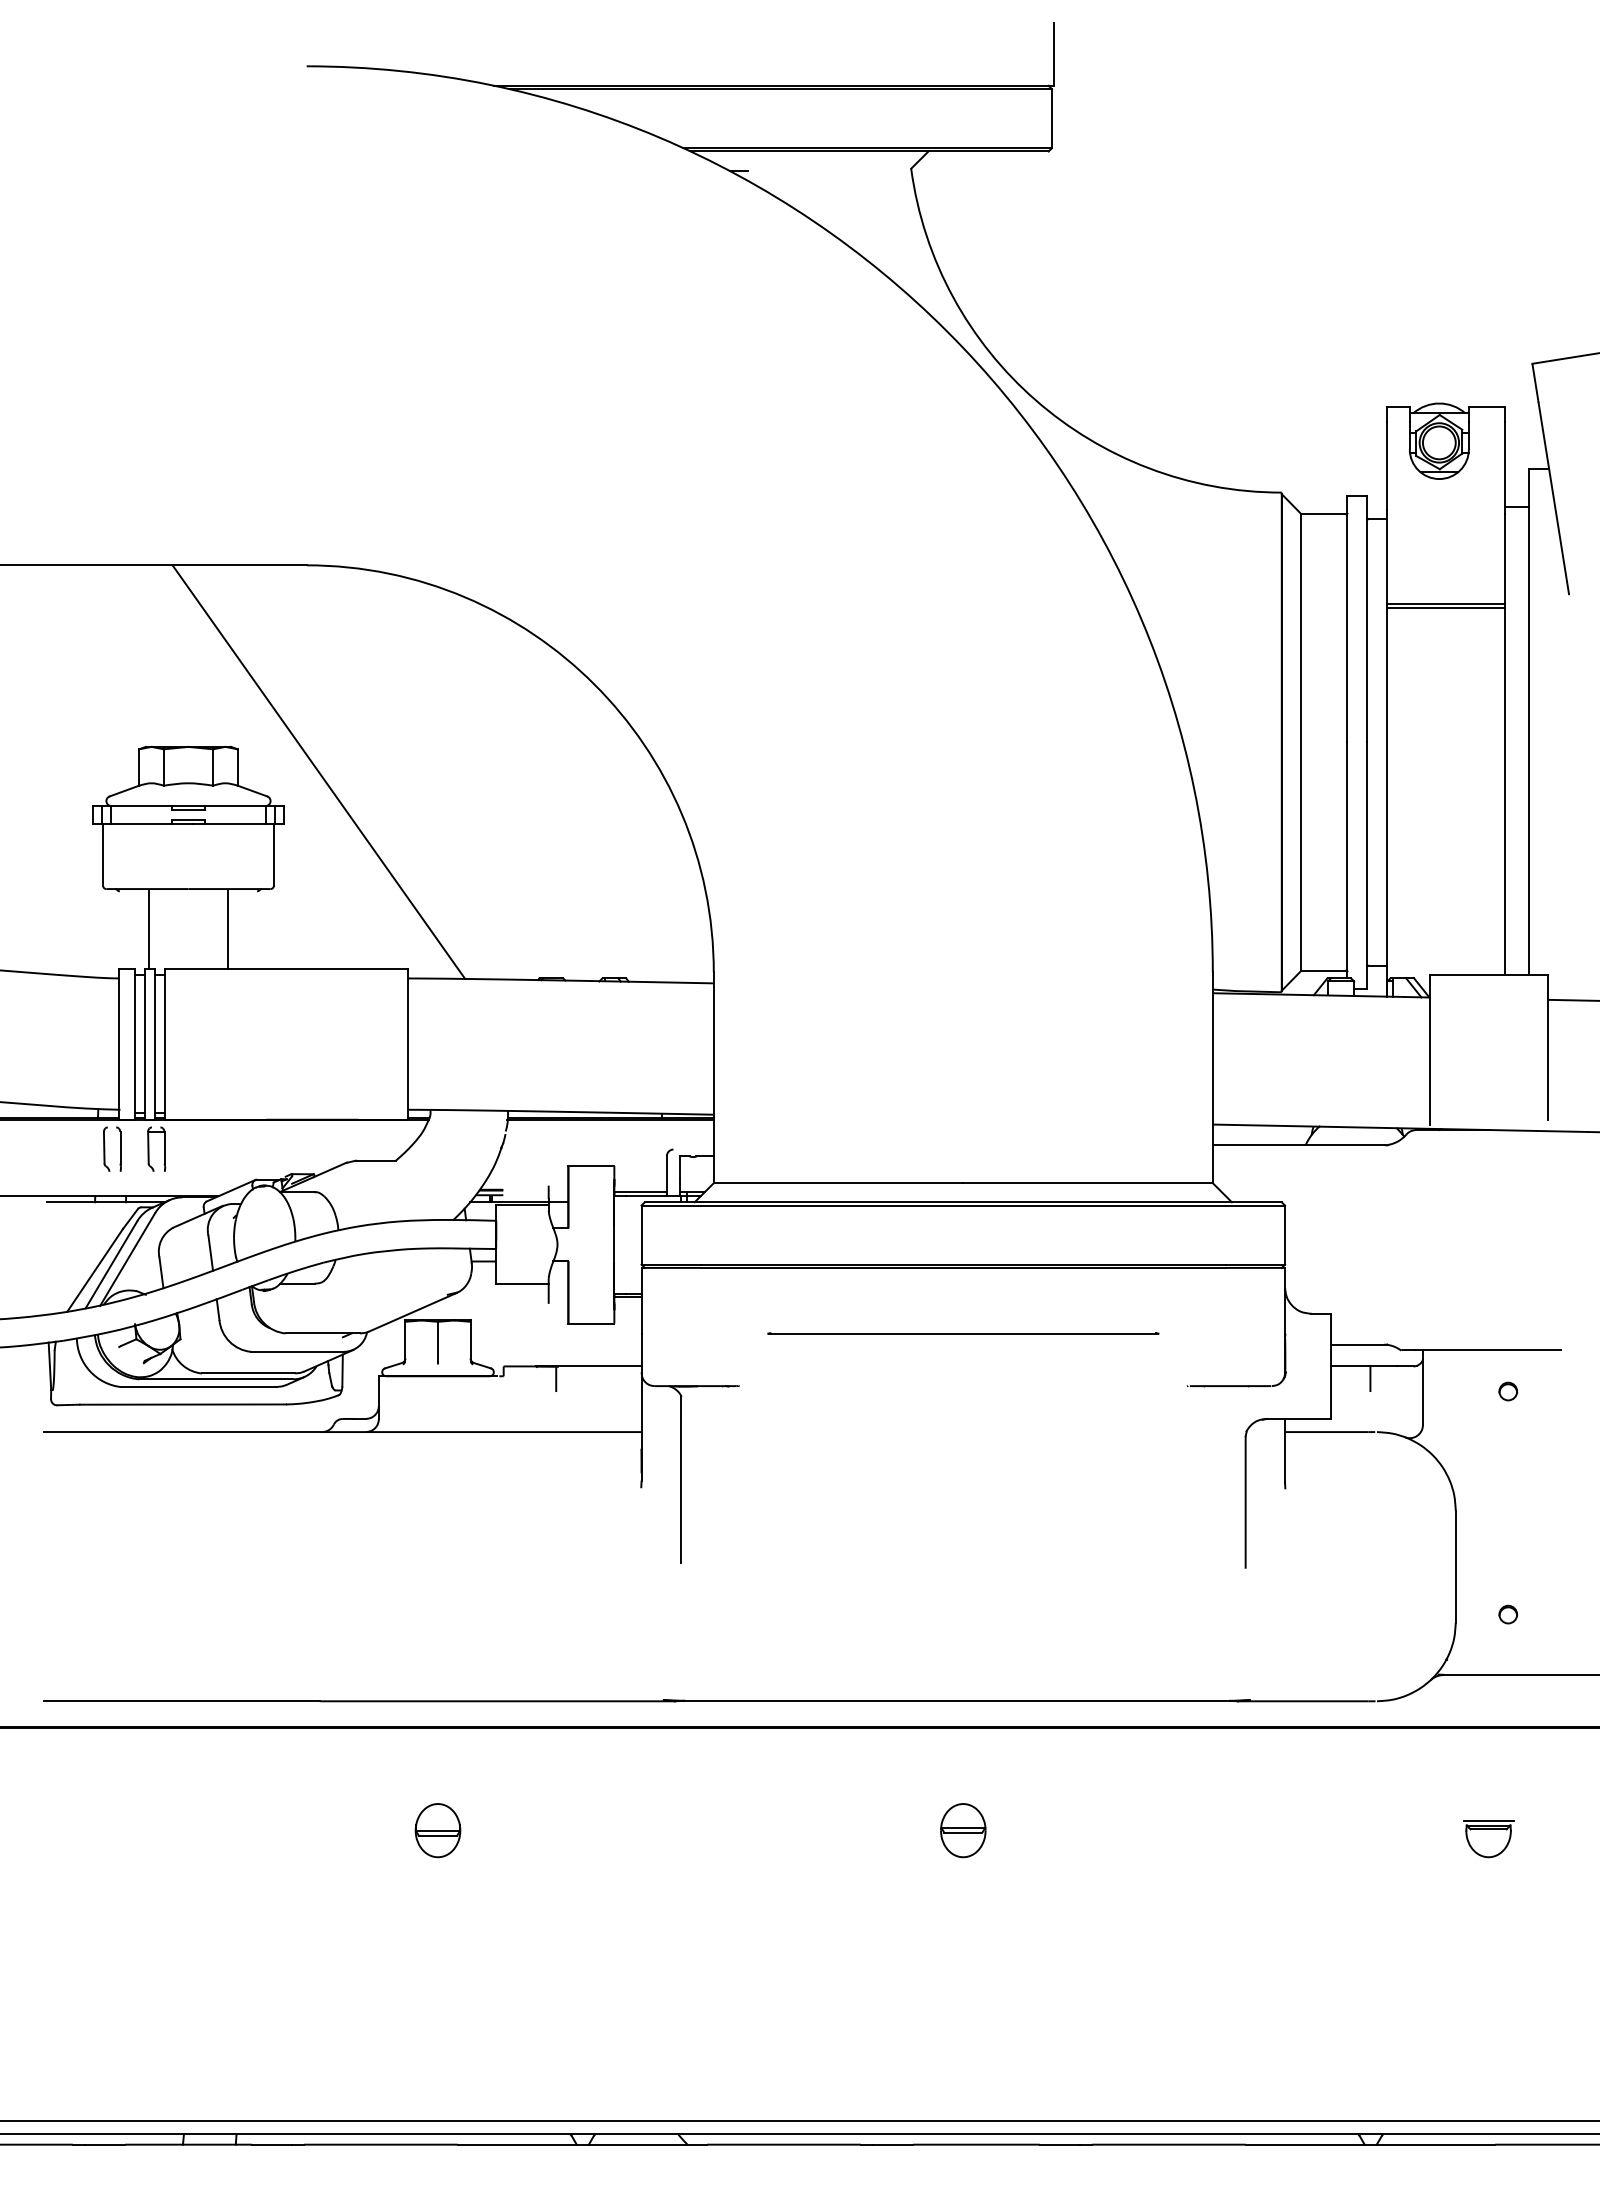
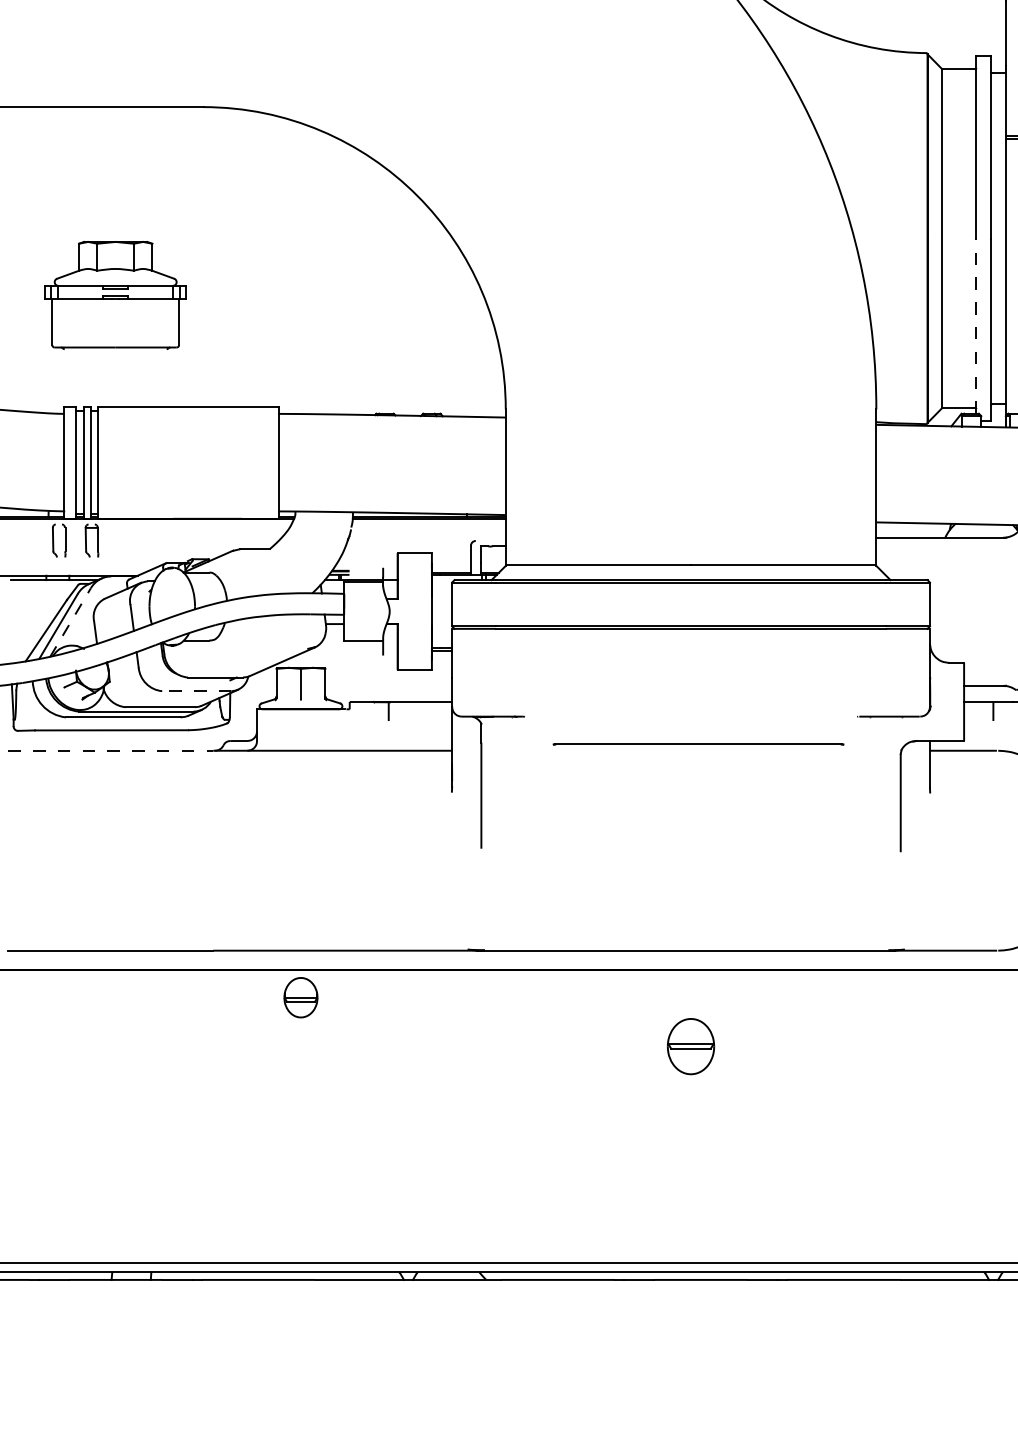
line: (318, 771) -> (212, 260), removed
line: (1347, 860) -> (976, 326), solid -> dashed
line: (149, 929) -> (86, 377), removed
line: (227, 929) -> (144, 377), removed
line: (127, 1259) -> (70, 622), solid -> dashed
line: (963, 1333) -> (698, 744), moved
line: (297, 1351) -> (196, 690), solid -> dashed
line: (181, 1432) -> (110, 751), solid -> dashed
part: (437, 1830) -> (300, 997), moved
part: (963, 1830) -> (691, 1046), size x1.4

